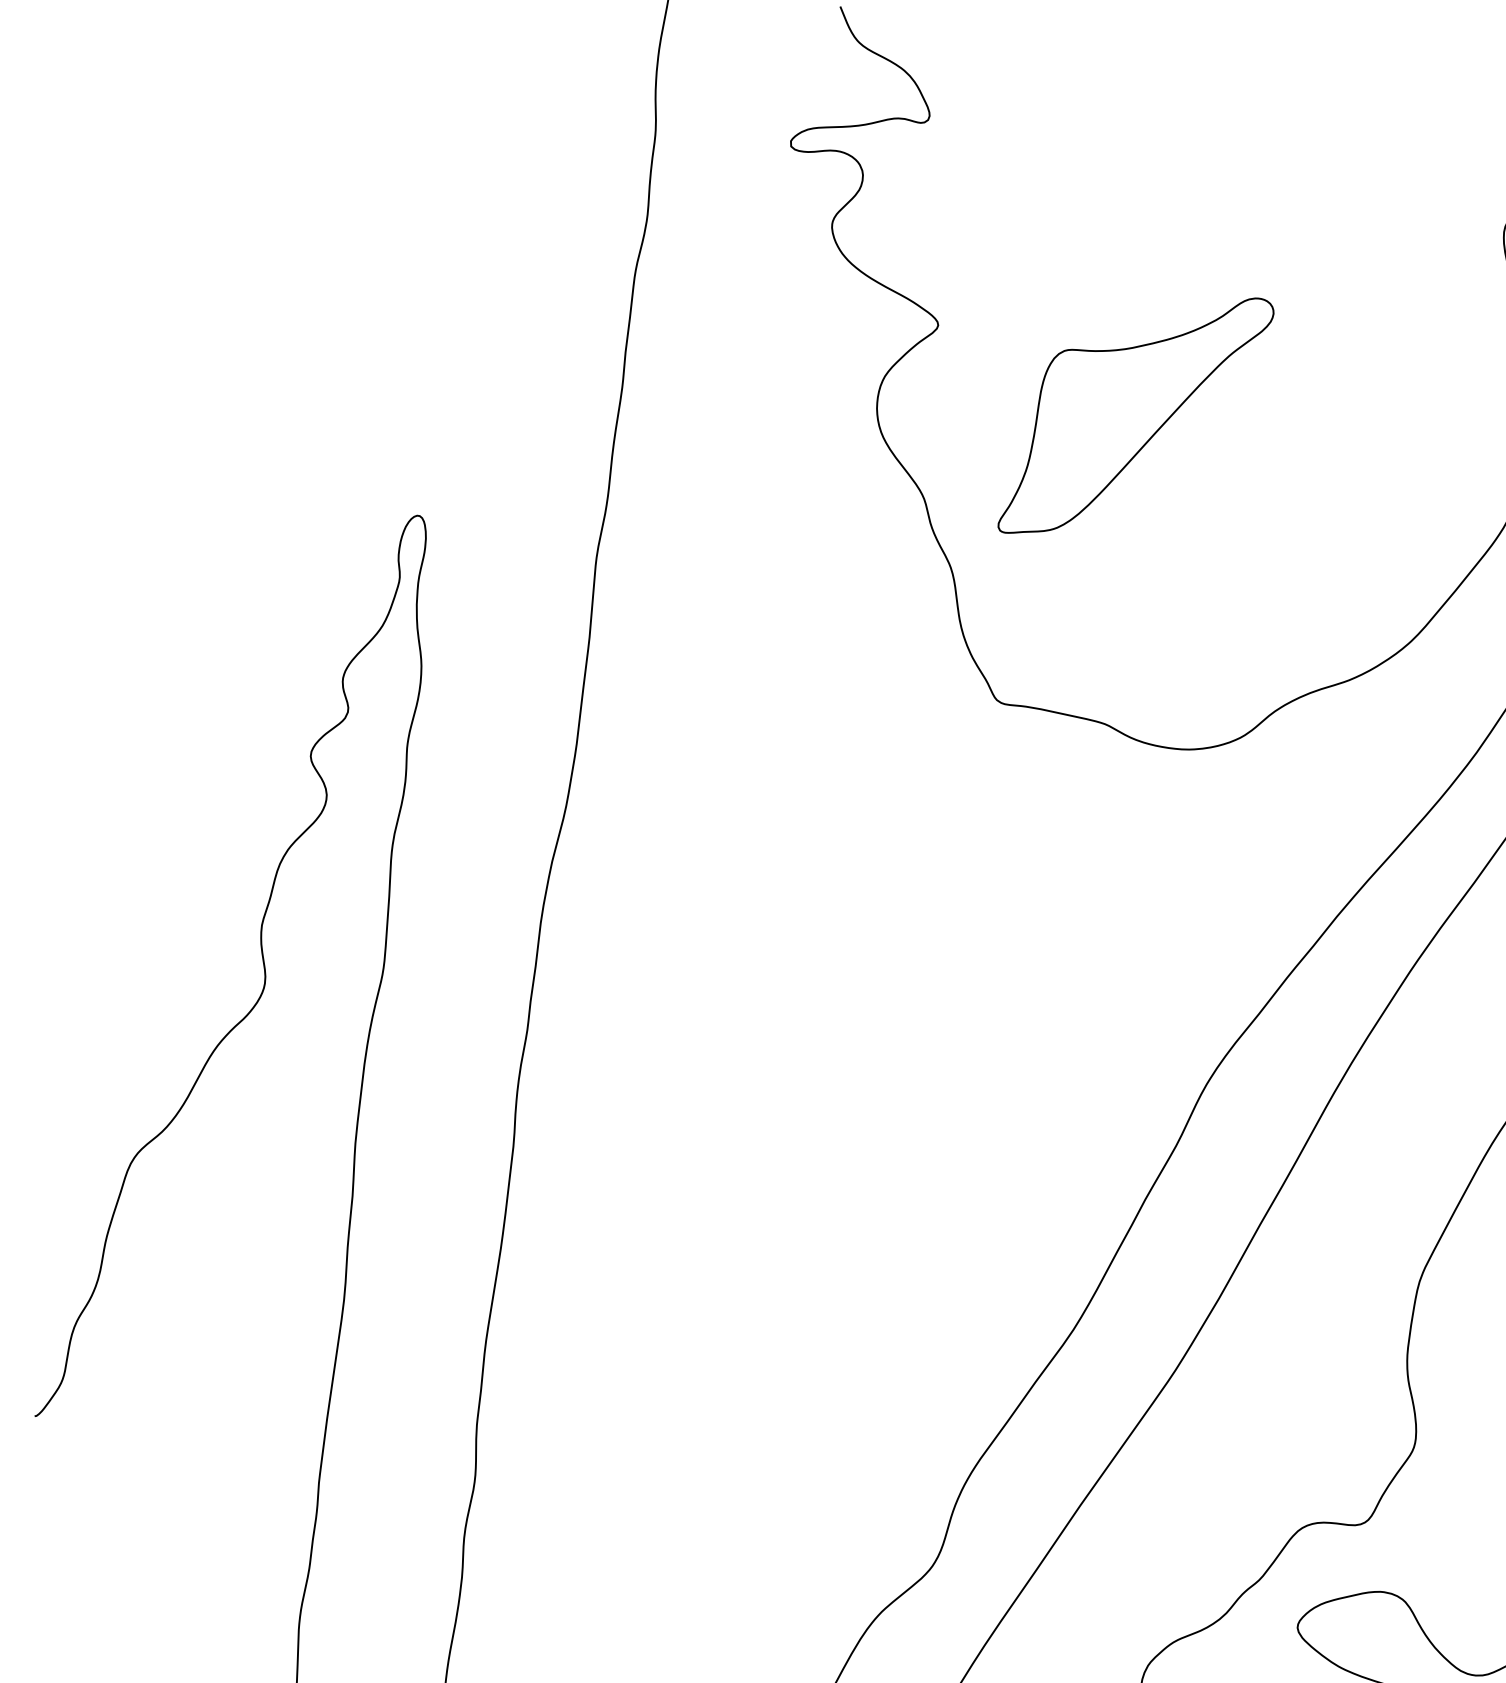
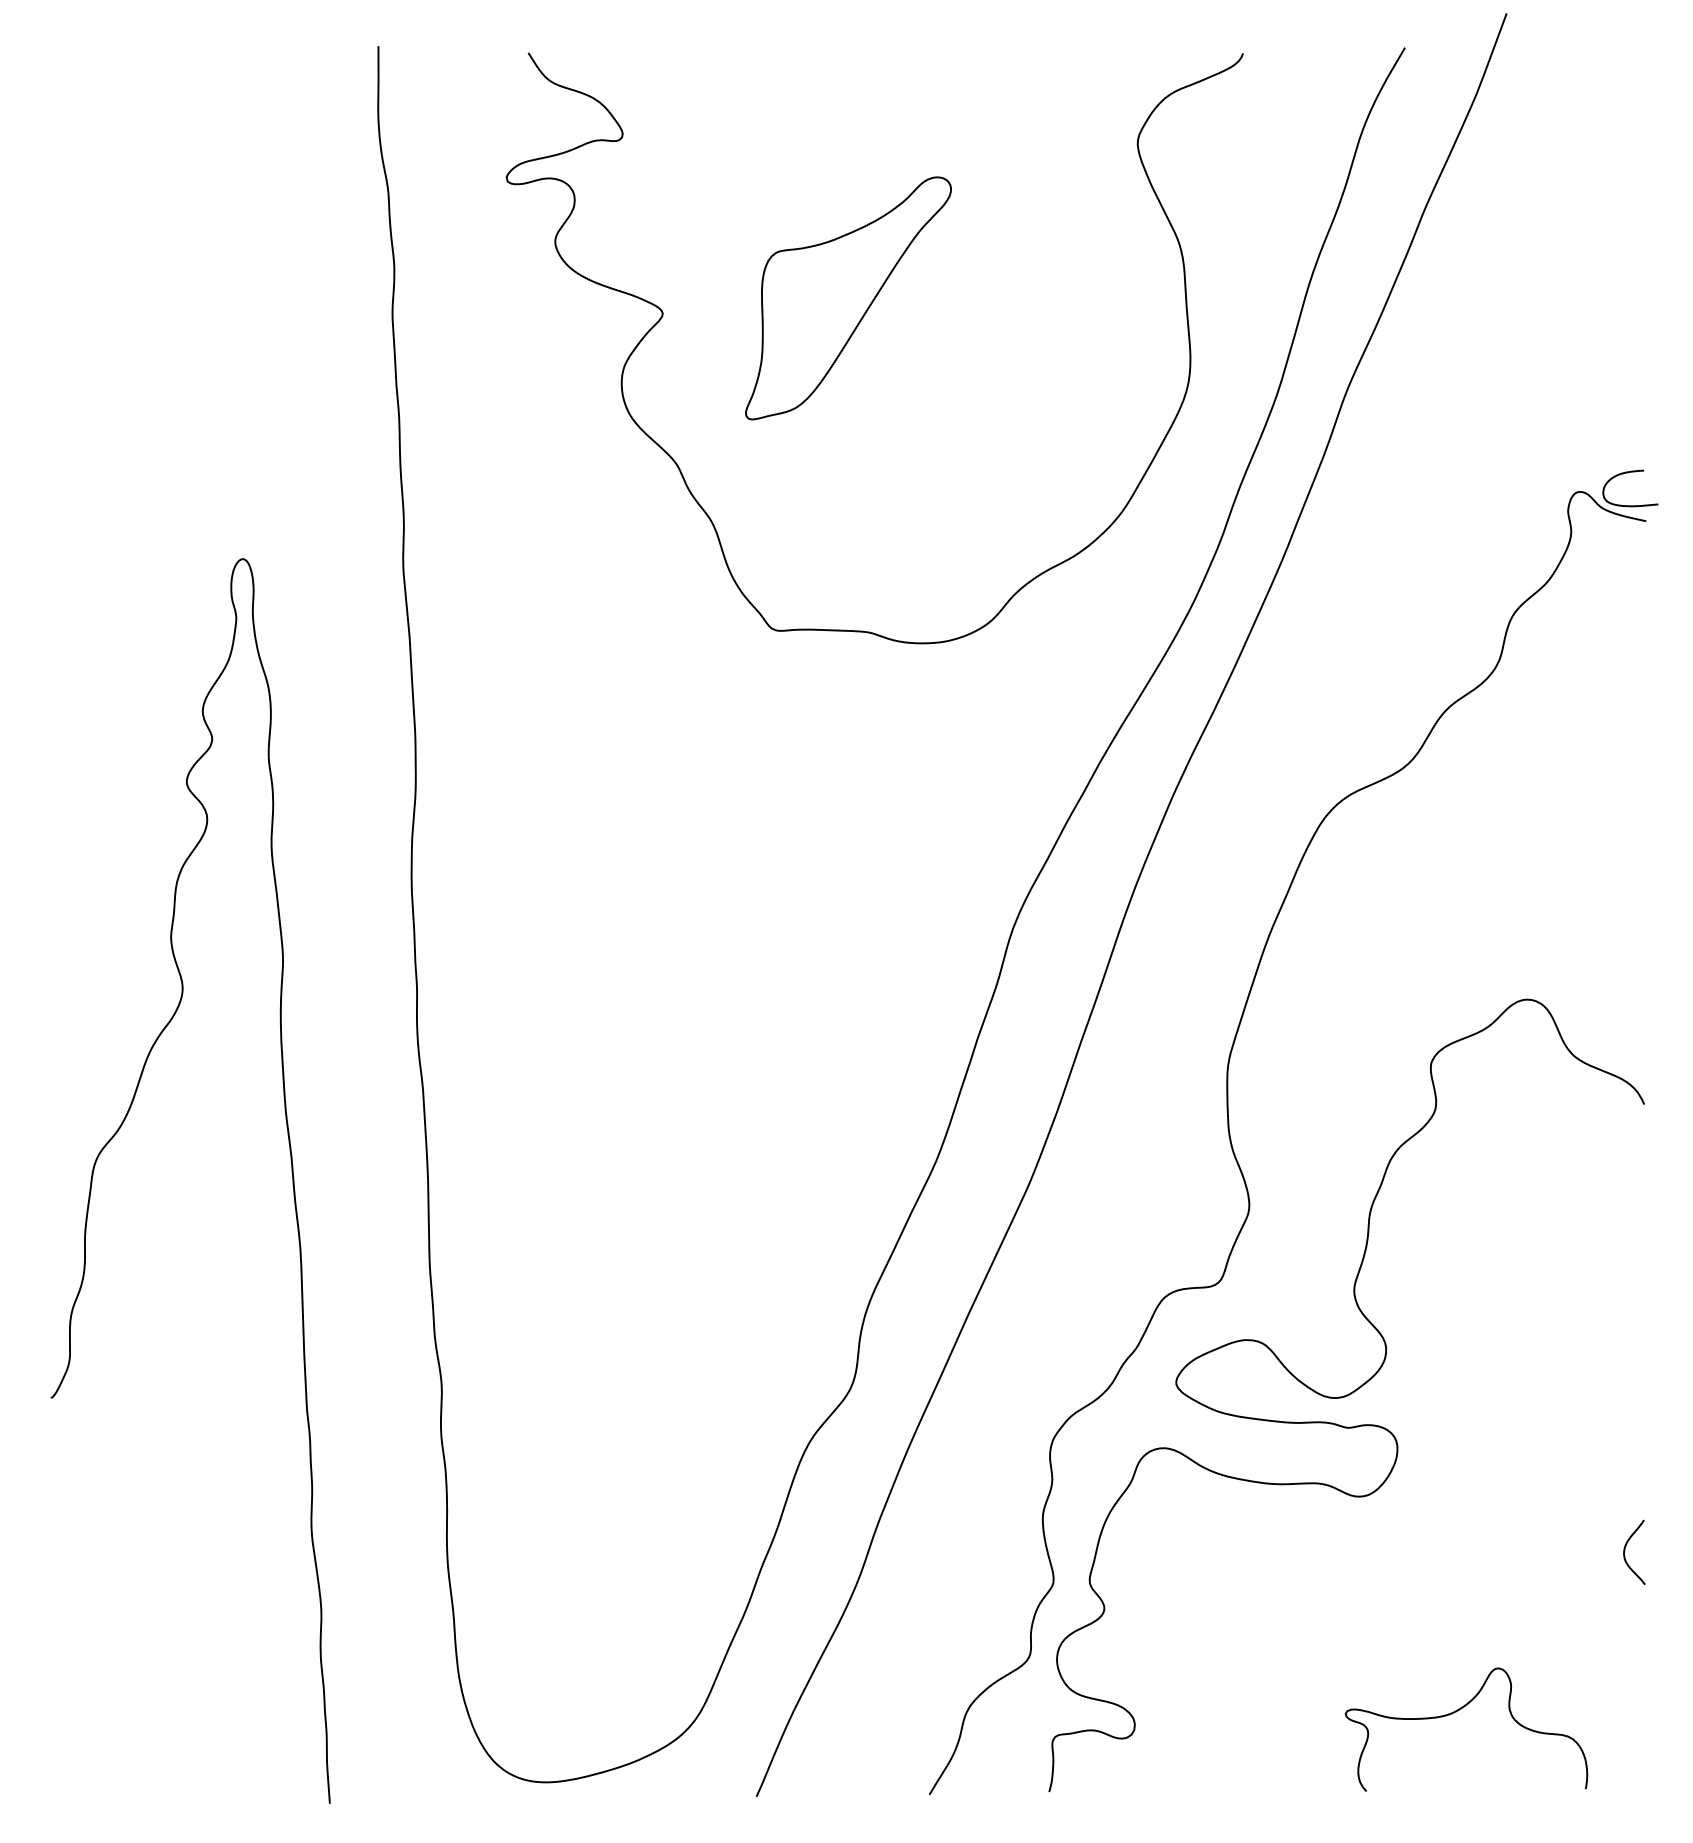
part: (1136, 416) -> (848, 298), moved

